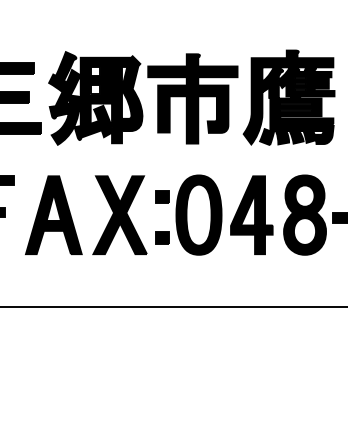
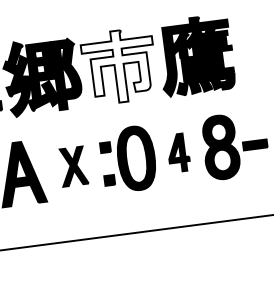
fill: (192, 98) -> (119, 66), removed
part: (119, 214) -> (73, 166), size x0.6
part: (251, 214) -> (178, 152), size x0.6

